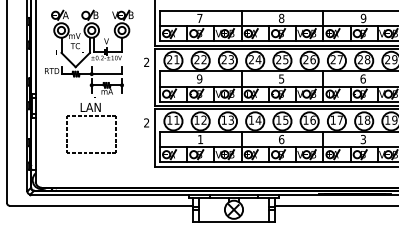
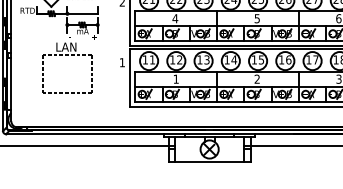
text: (199, 78) -> (175, 18), 9 -> 4
text: (146, 122) -> (122, 62), 2 -> 1
text: (281, 139) -> (257, 79), 6 -> 2

